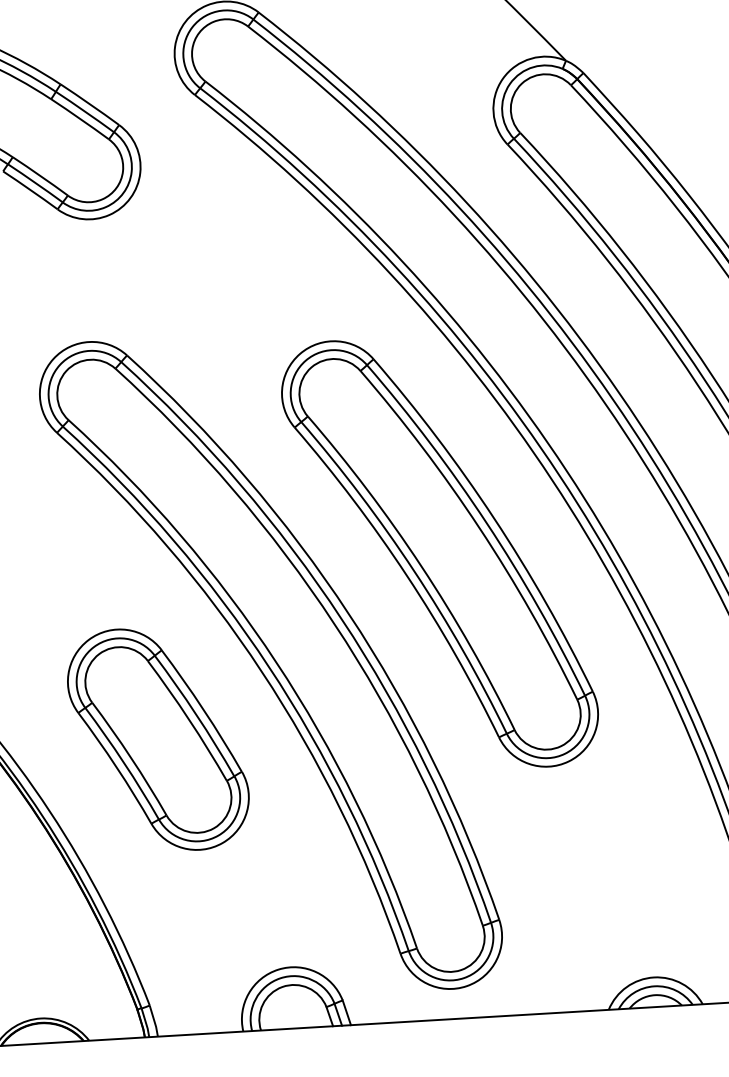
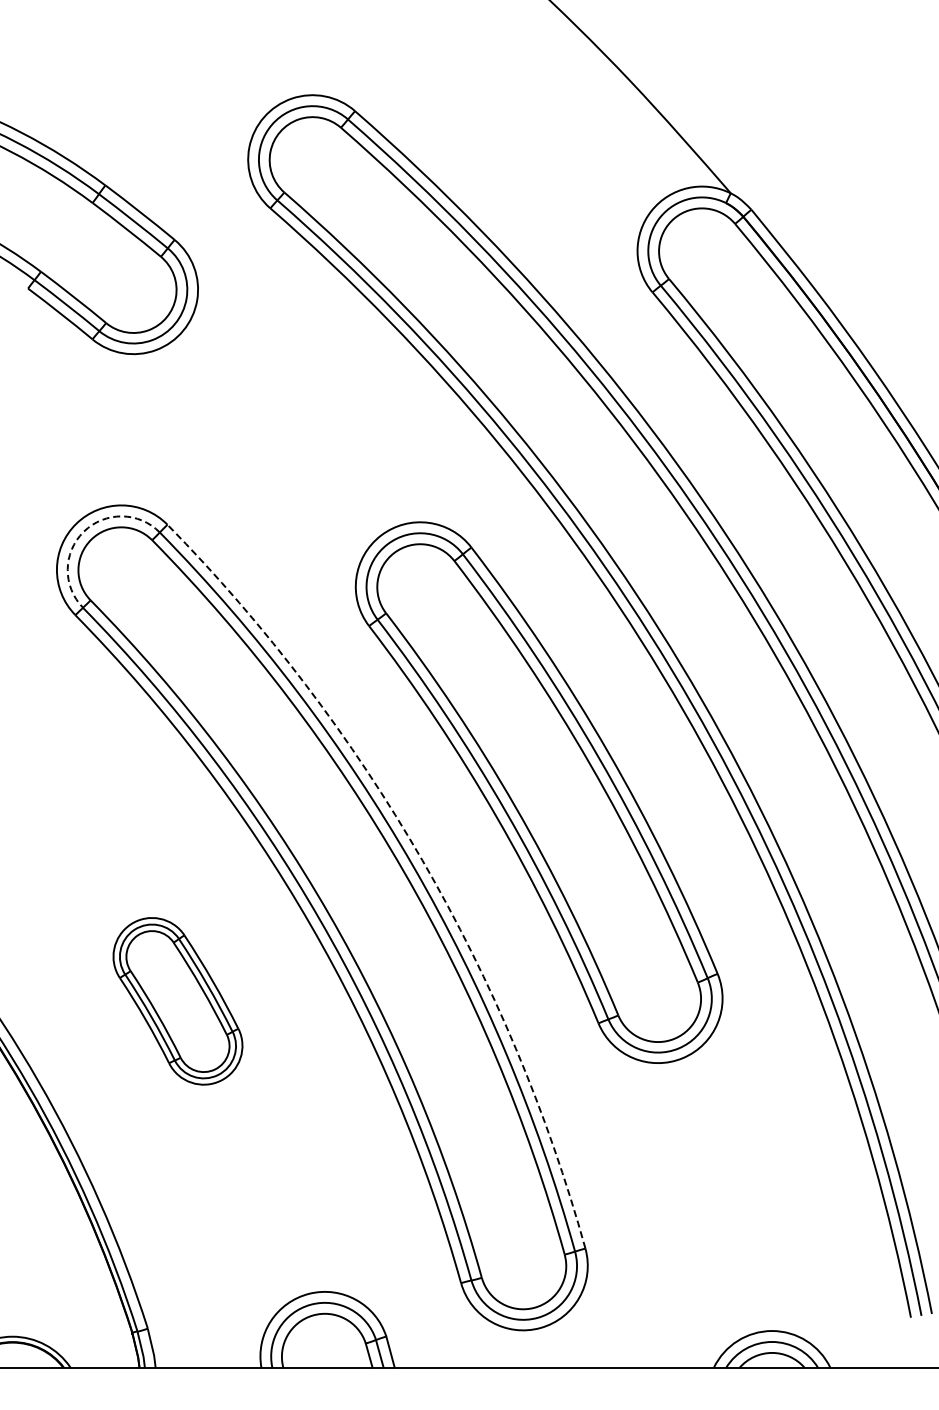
arc: (59, 364) -> (83, 531), solid -> dashed
arc: (349, 614) -> (422, 860), solid -> dashed
part: (158, 739) -> (177, 1001), size x0.6

